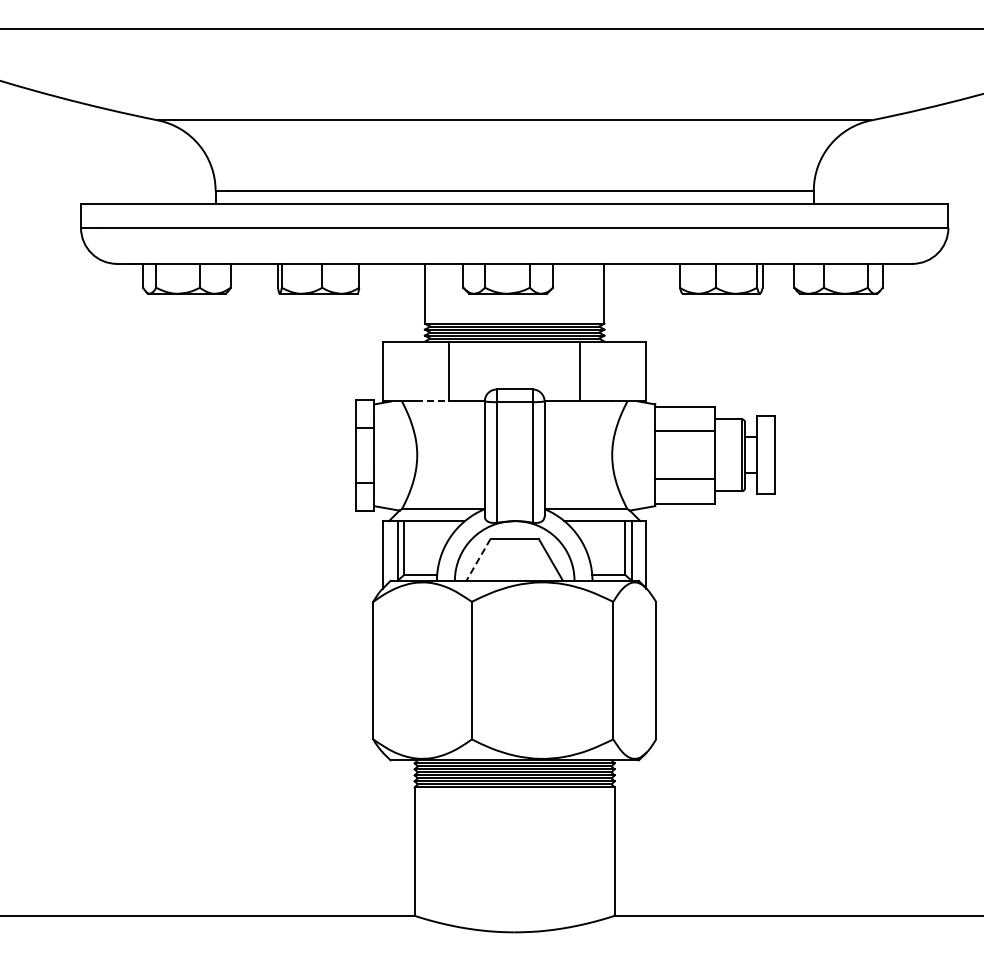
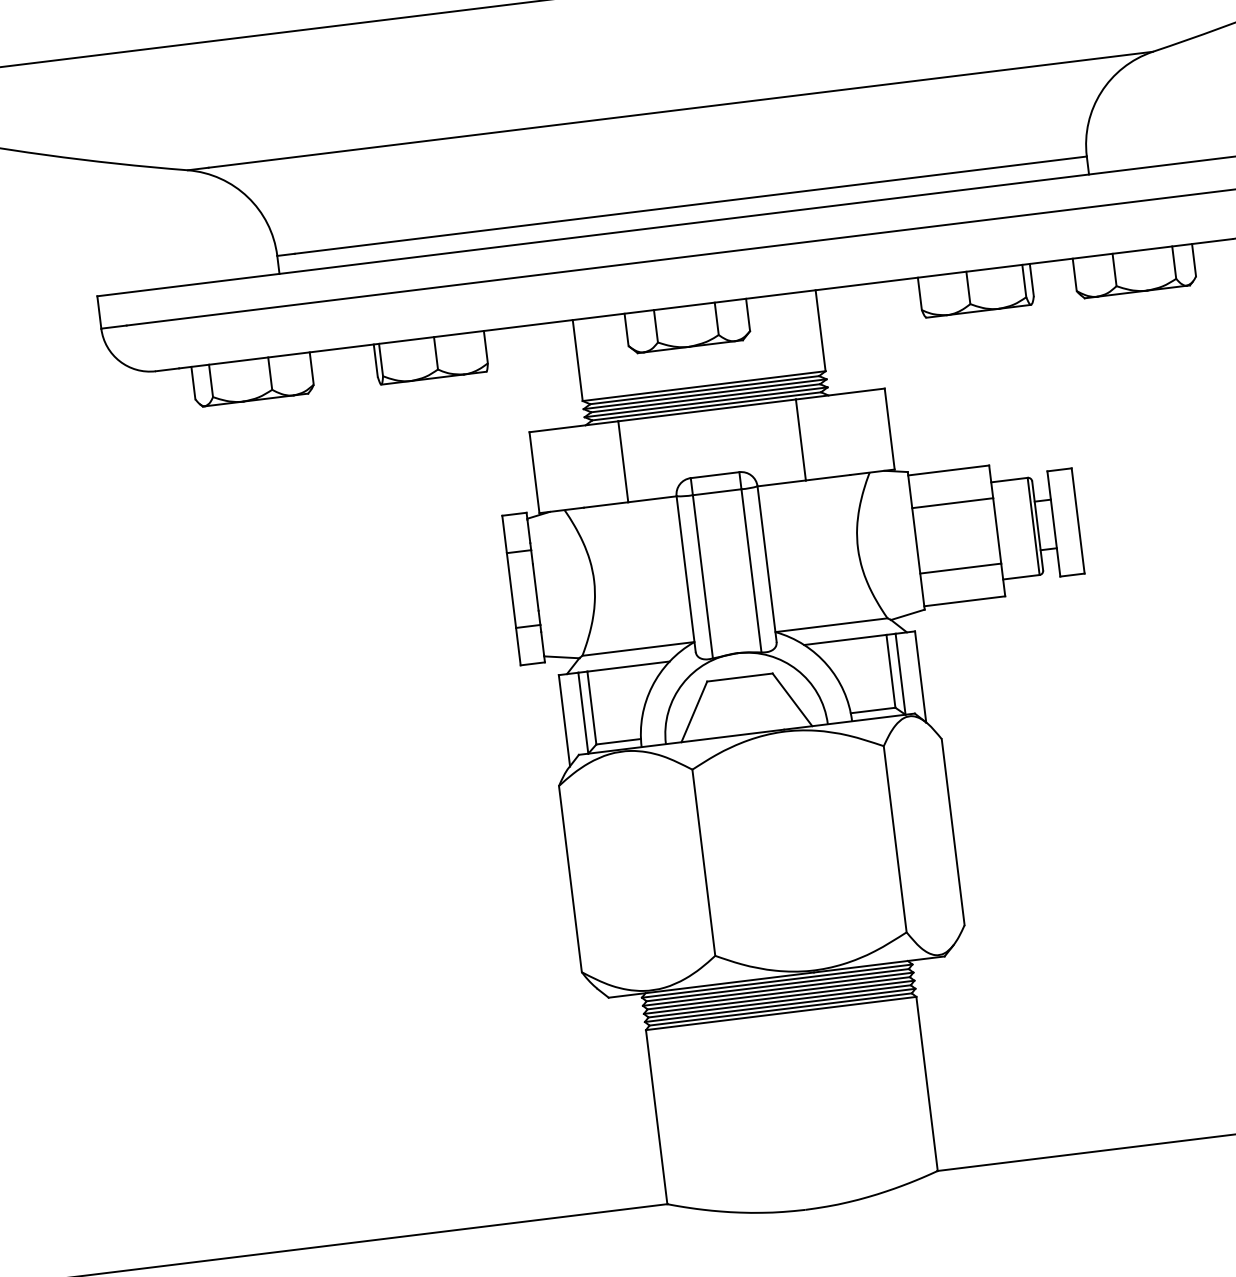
line: (433, 401) -> (607, 504), dashed -> solid
line: (478, 560) -> (694, 712), dashed -> solid

